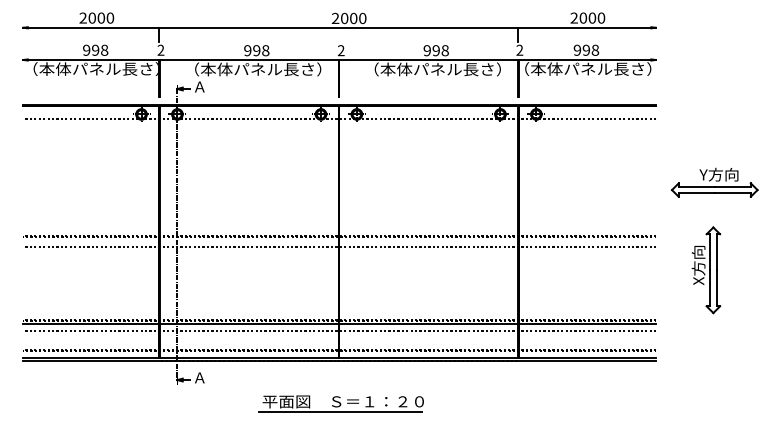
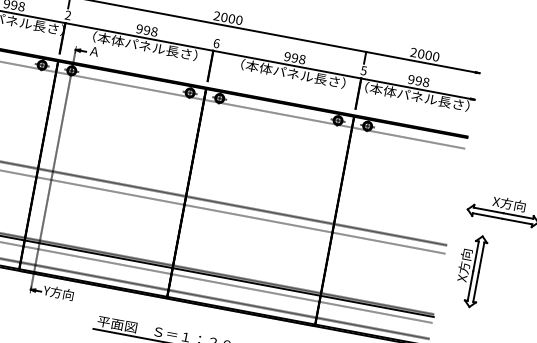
text: (519, 49) -> (363, 70), 2 -> 5
text: (340, 50) -> (216, 43), 2 -> 6
text: (719, 174) -> (509, 203), Y方向 -> X方向
part: (706, 270) -> (470, 270), moved
text: (210, 377) -> (58, 292), Ａ -> Y方向

